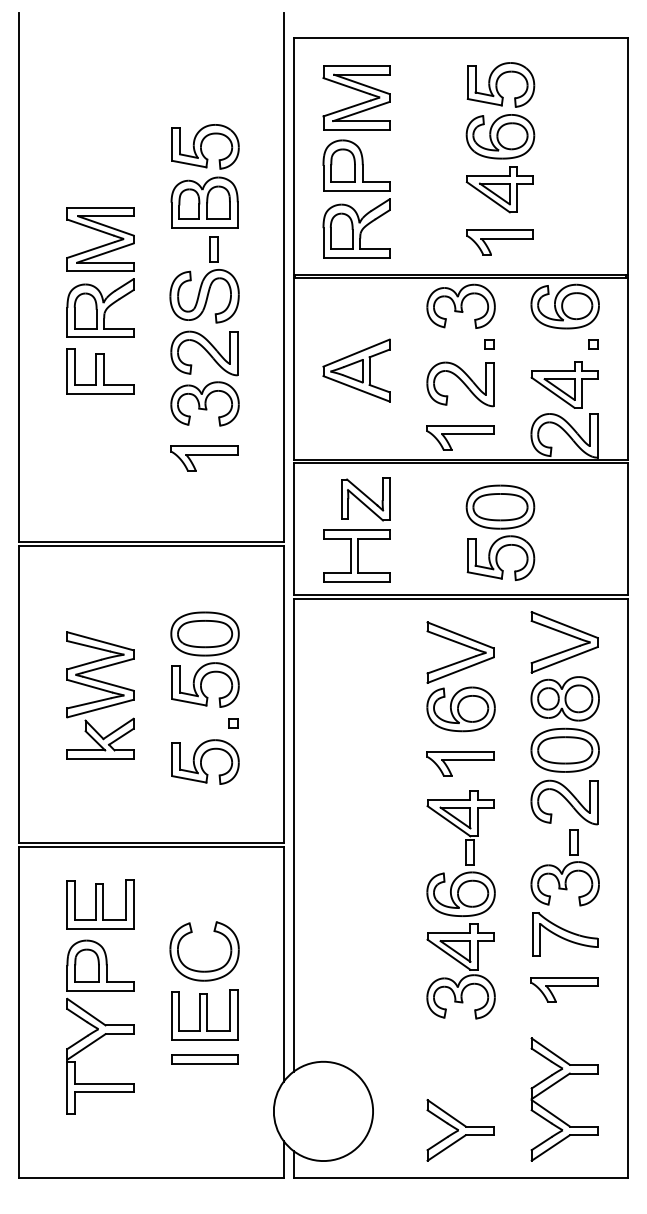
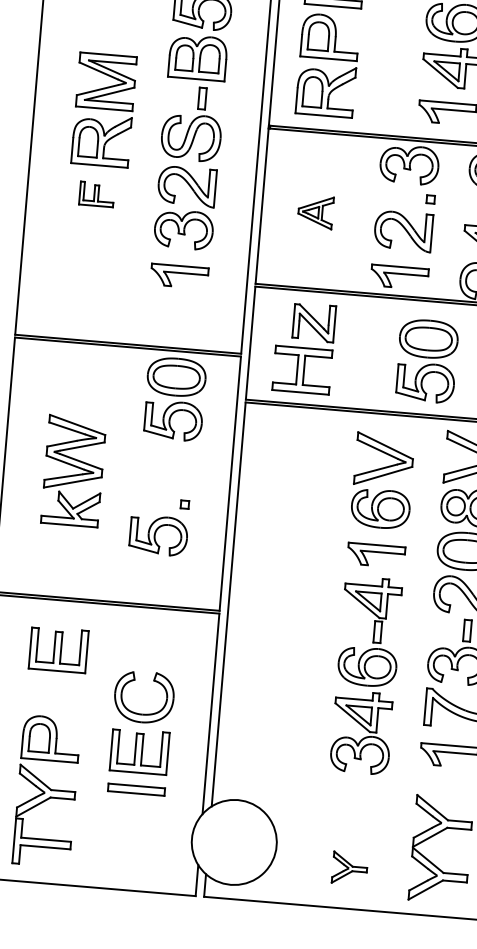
part: (356, 370) -> (315, 212), size x0.6
part: (100, 371) -> (96, 194), size x0.6
part: (204, 659) -> (174, 398), moved
part: (100, 1026) -> (46, 790), moved
part: (460, 1130) -> (349, 868), size x0.6

